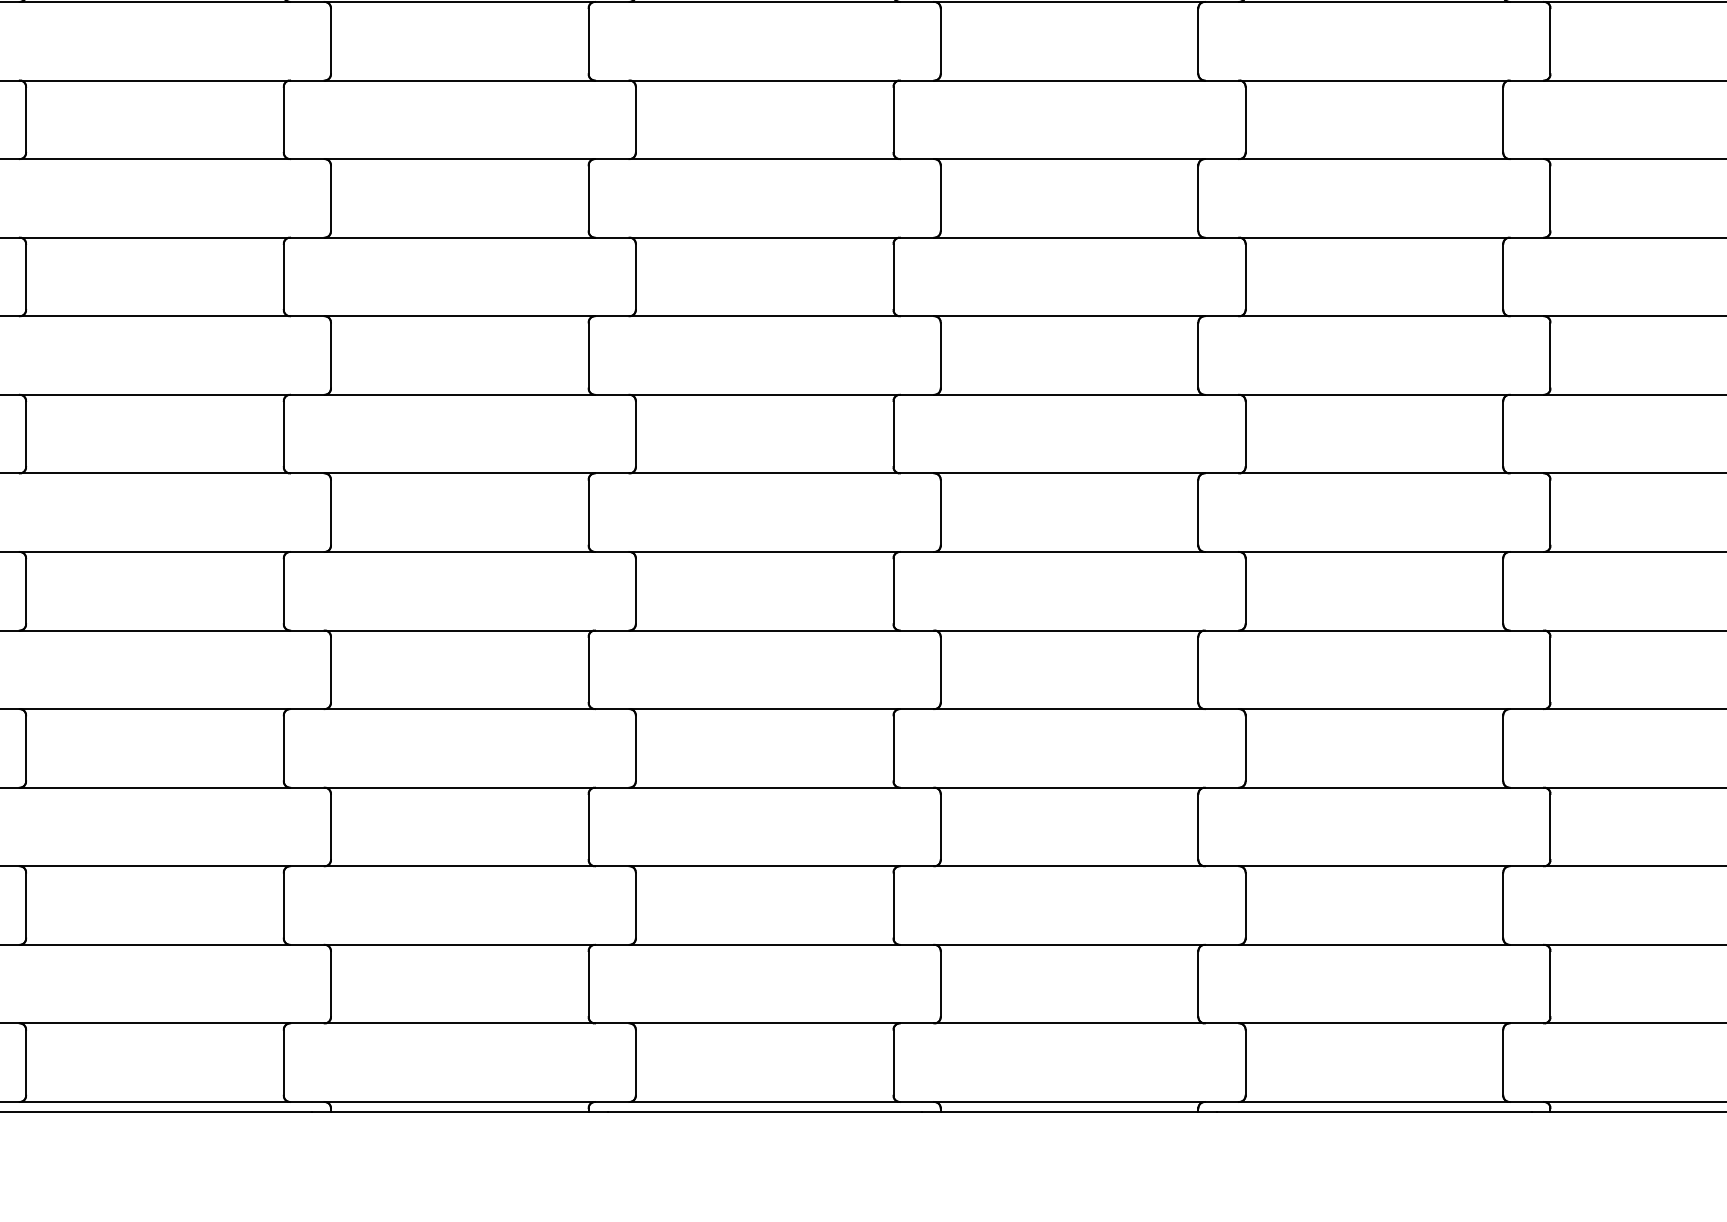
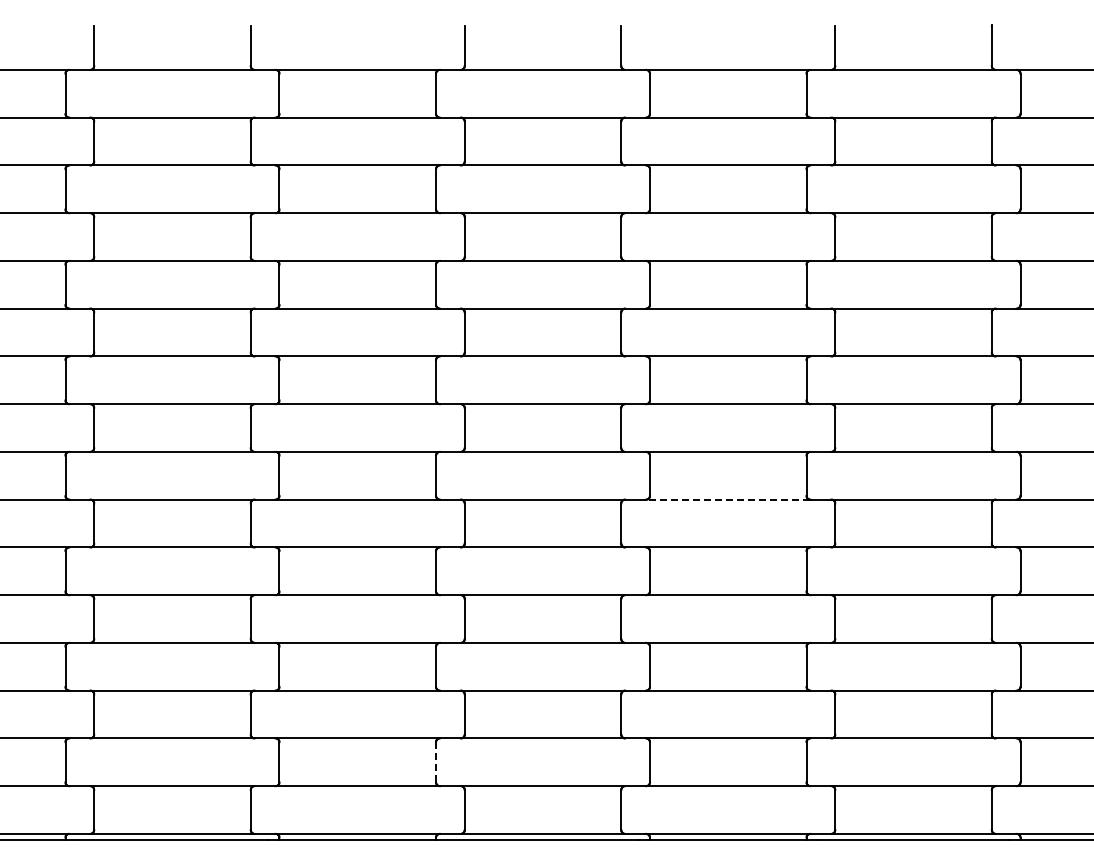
line: (1068, 551) -> (727, 499), solid -> dashed
line: (589, 984) -> (436, 762), solid -> dashed

